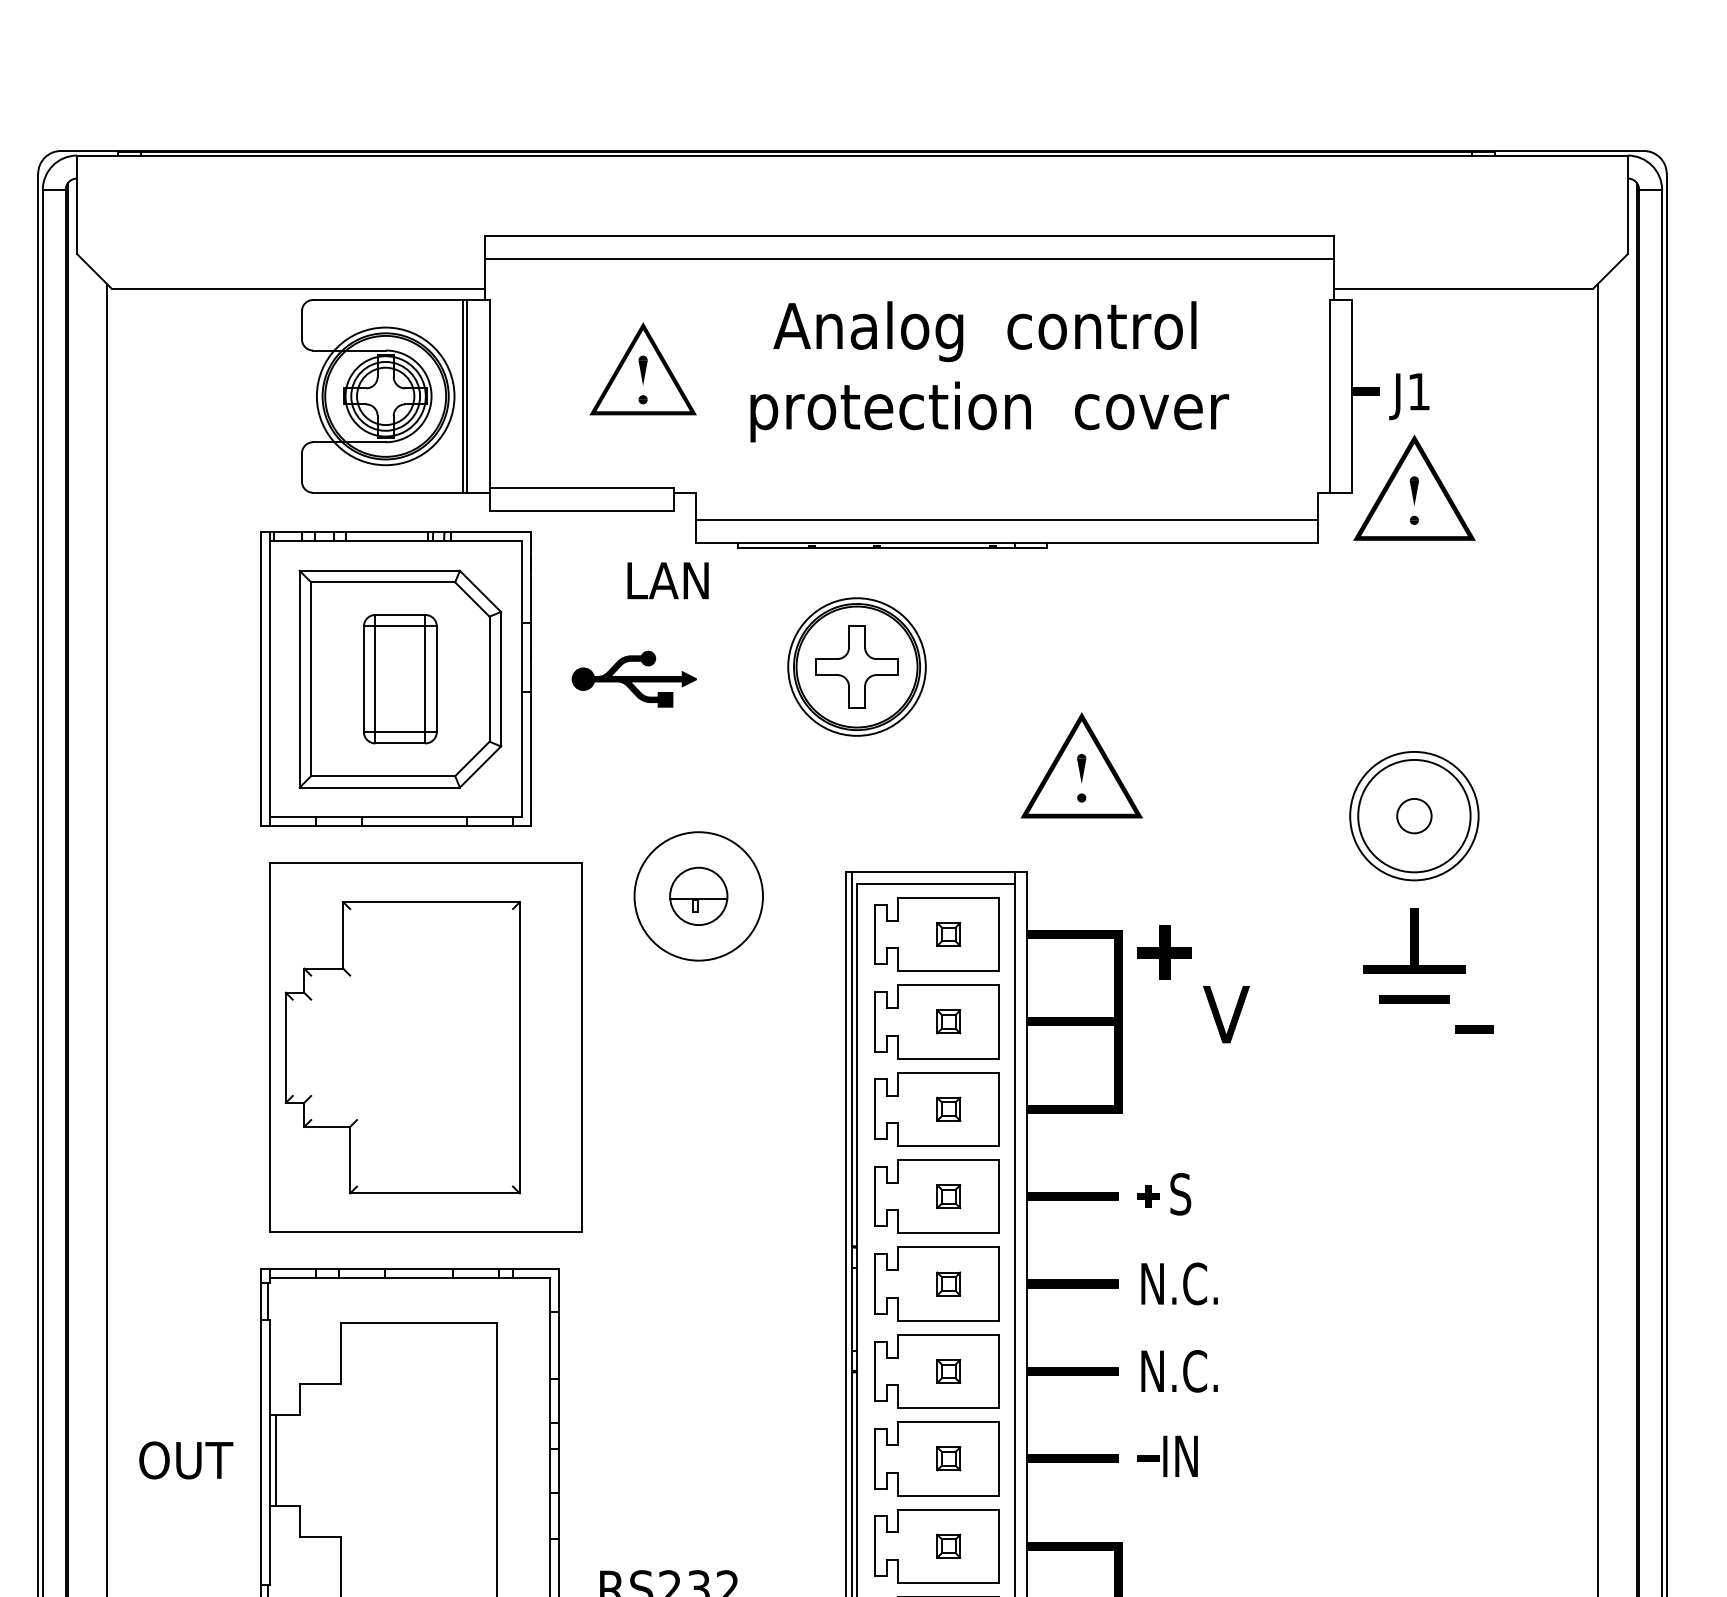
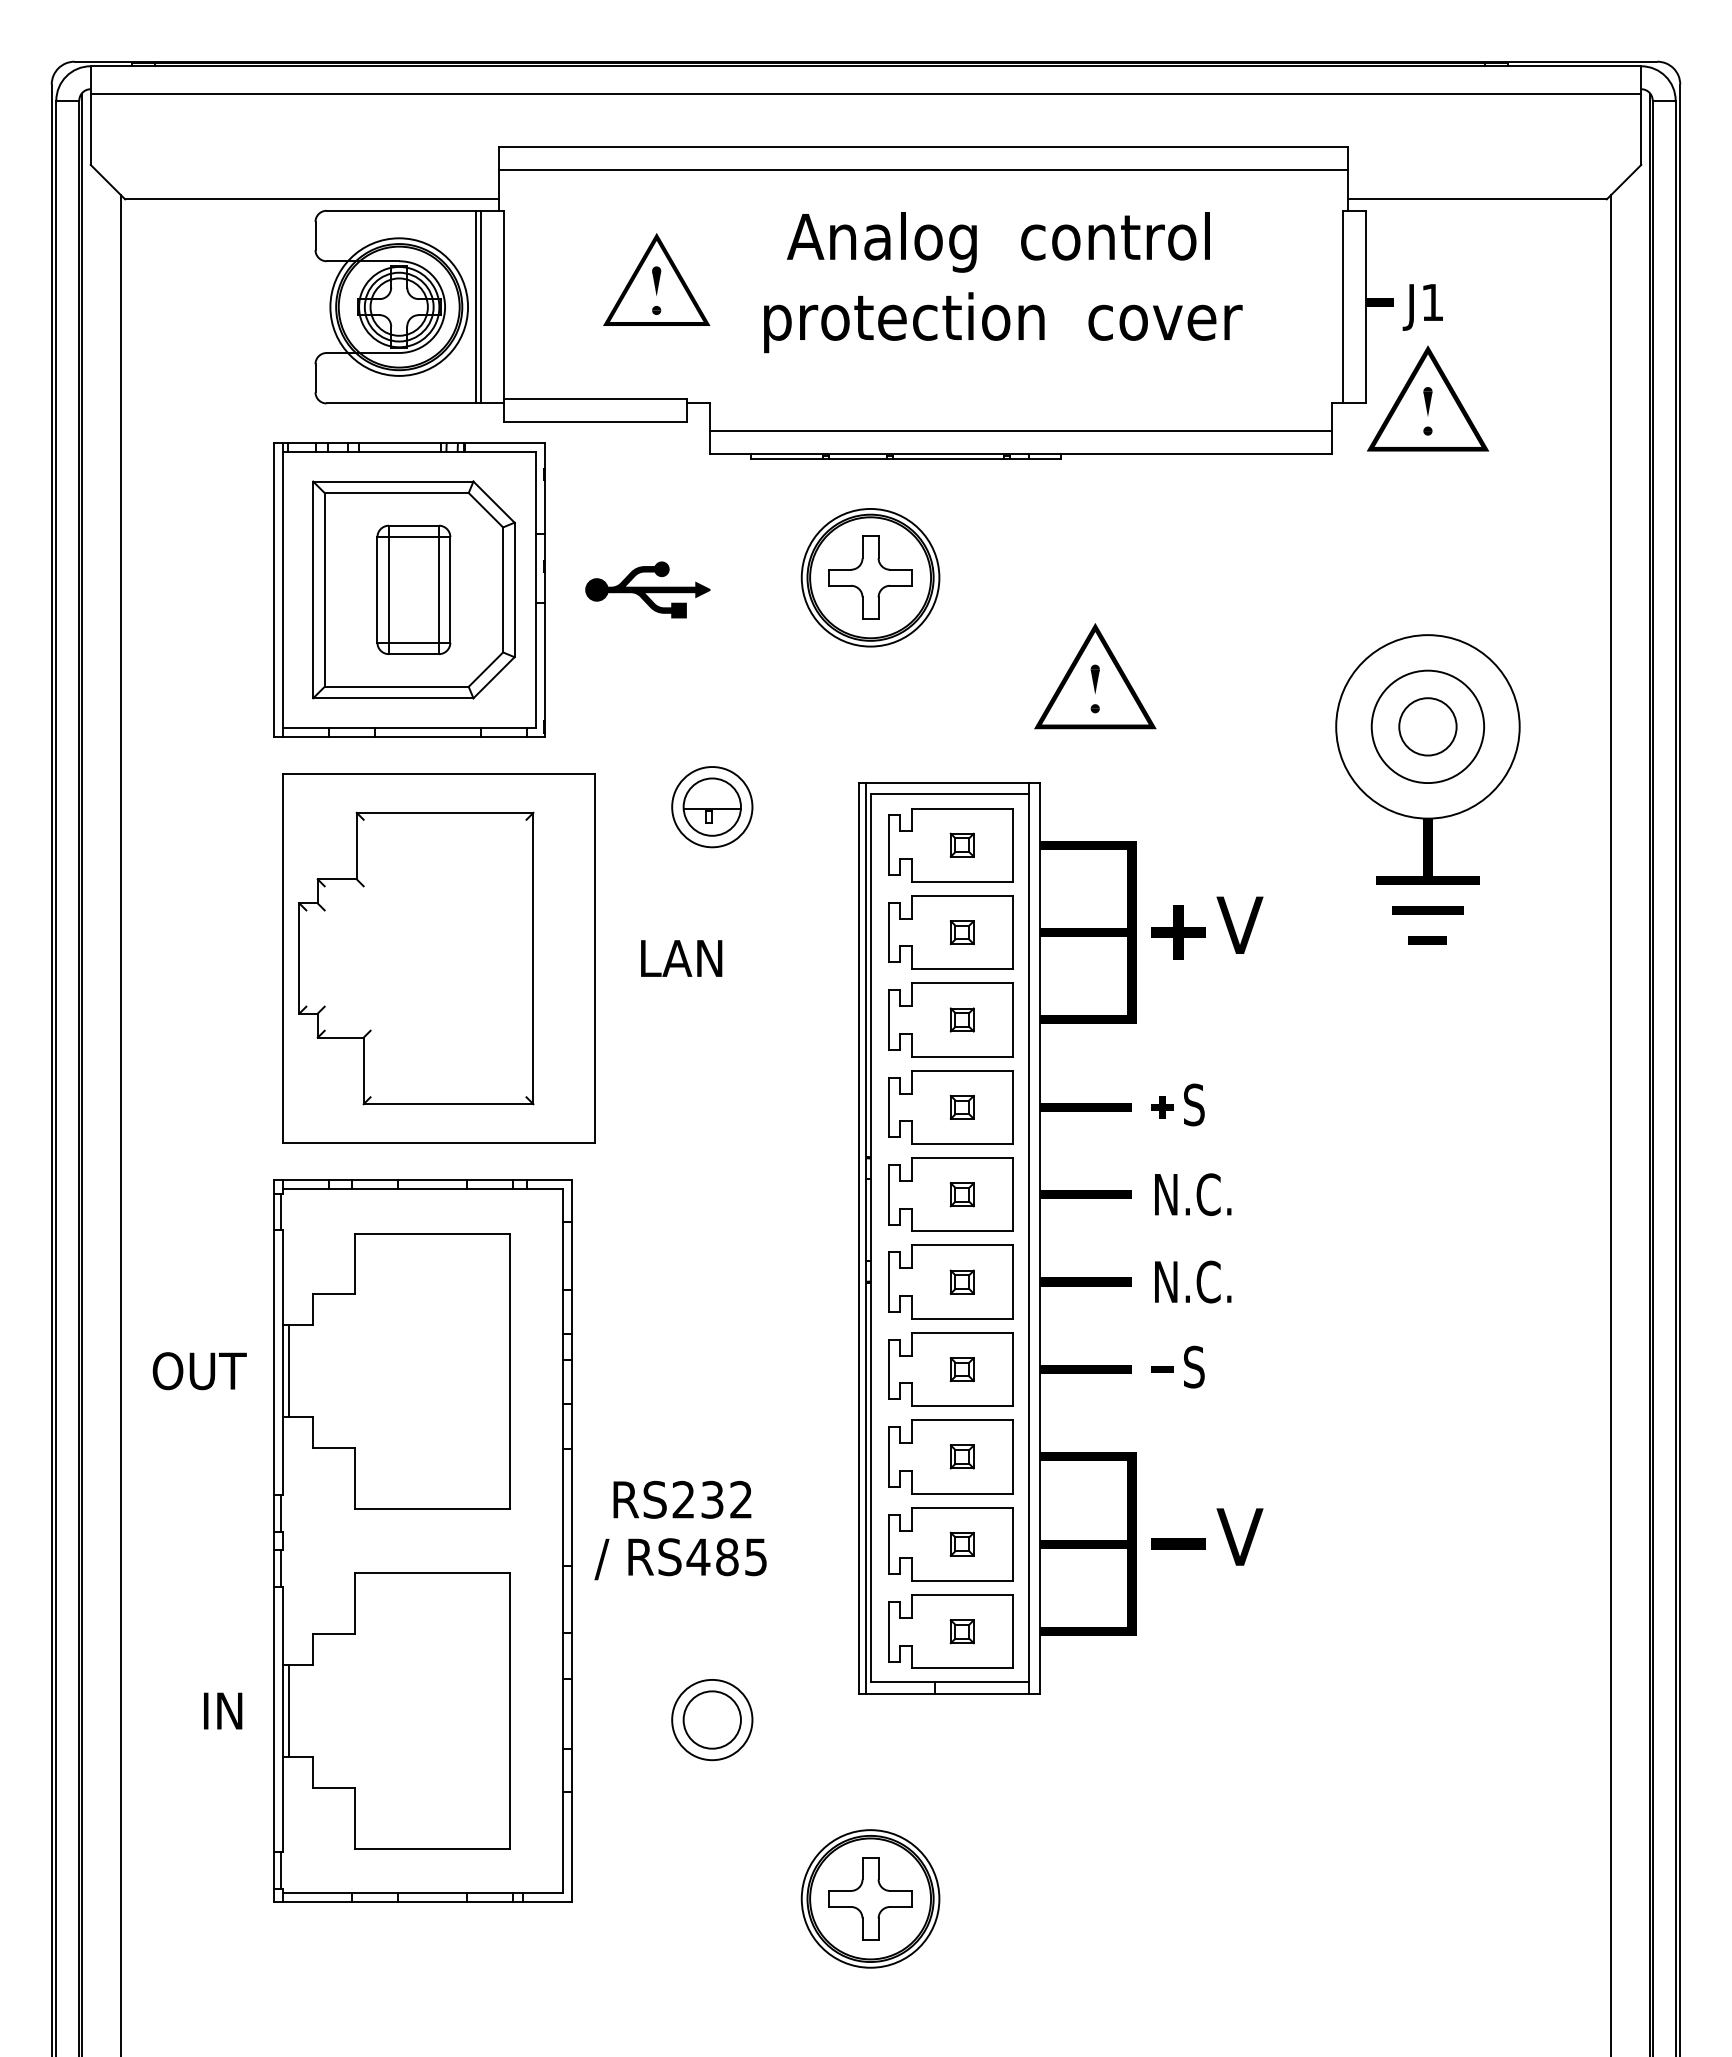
line: (851, 182) -> (865, 93), added
text: (667, 580) -> (681, 958), moved
circle: (1413, 815) -> (1427, 726), size x1.43
circle: (1413, 815) -> (1427, 726), size x1.67
circle: (698, 896) -> (712, 807), size x0.62
part: (1164, 952) -> (1178, 932), moved
line: (1473, 1029) -> (1427, 940), moved
text: (1179, 1455) -> (1193, 1366), IN -> S

